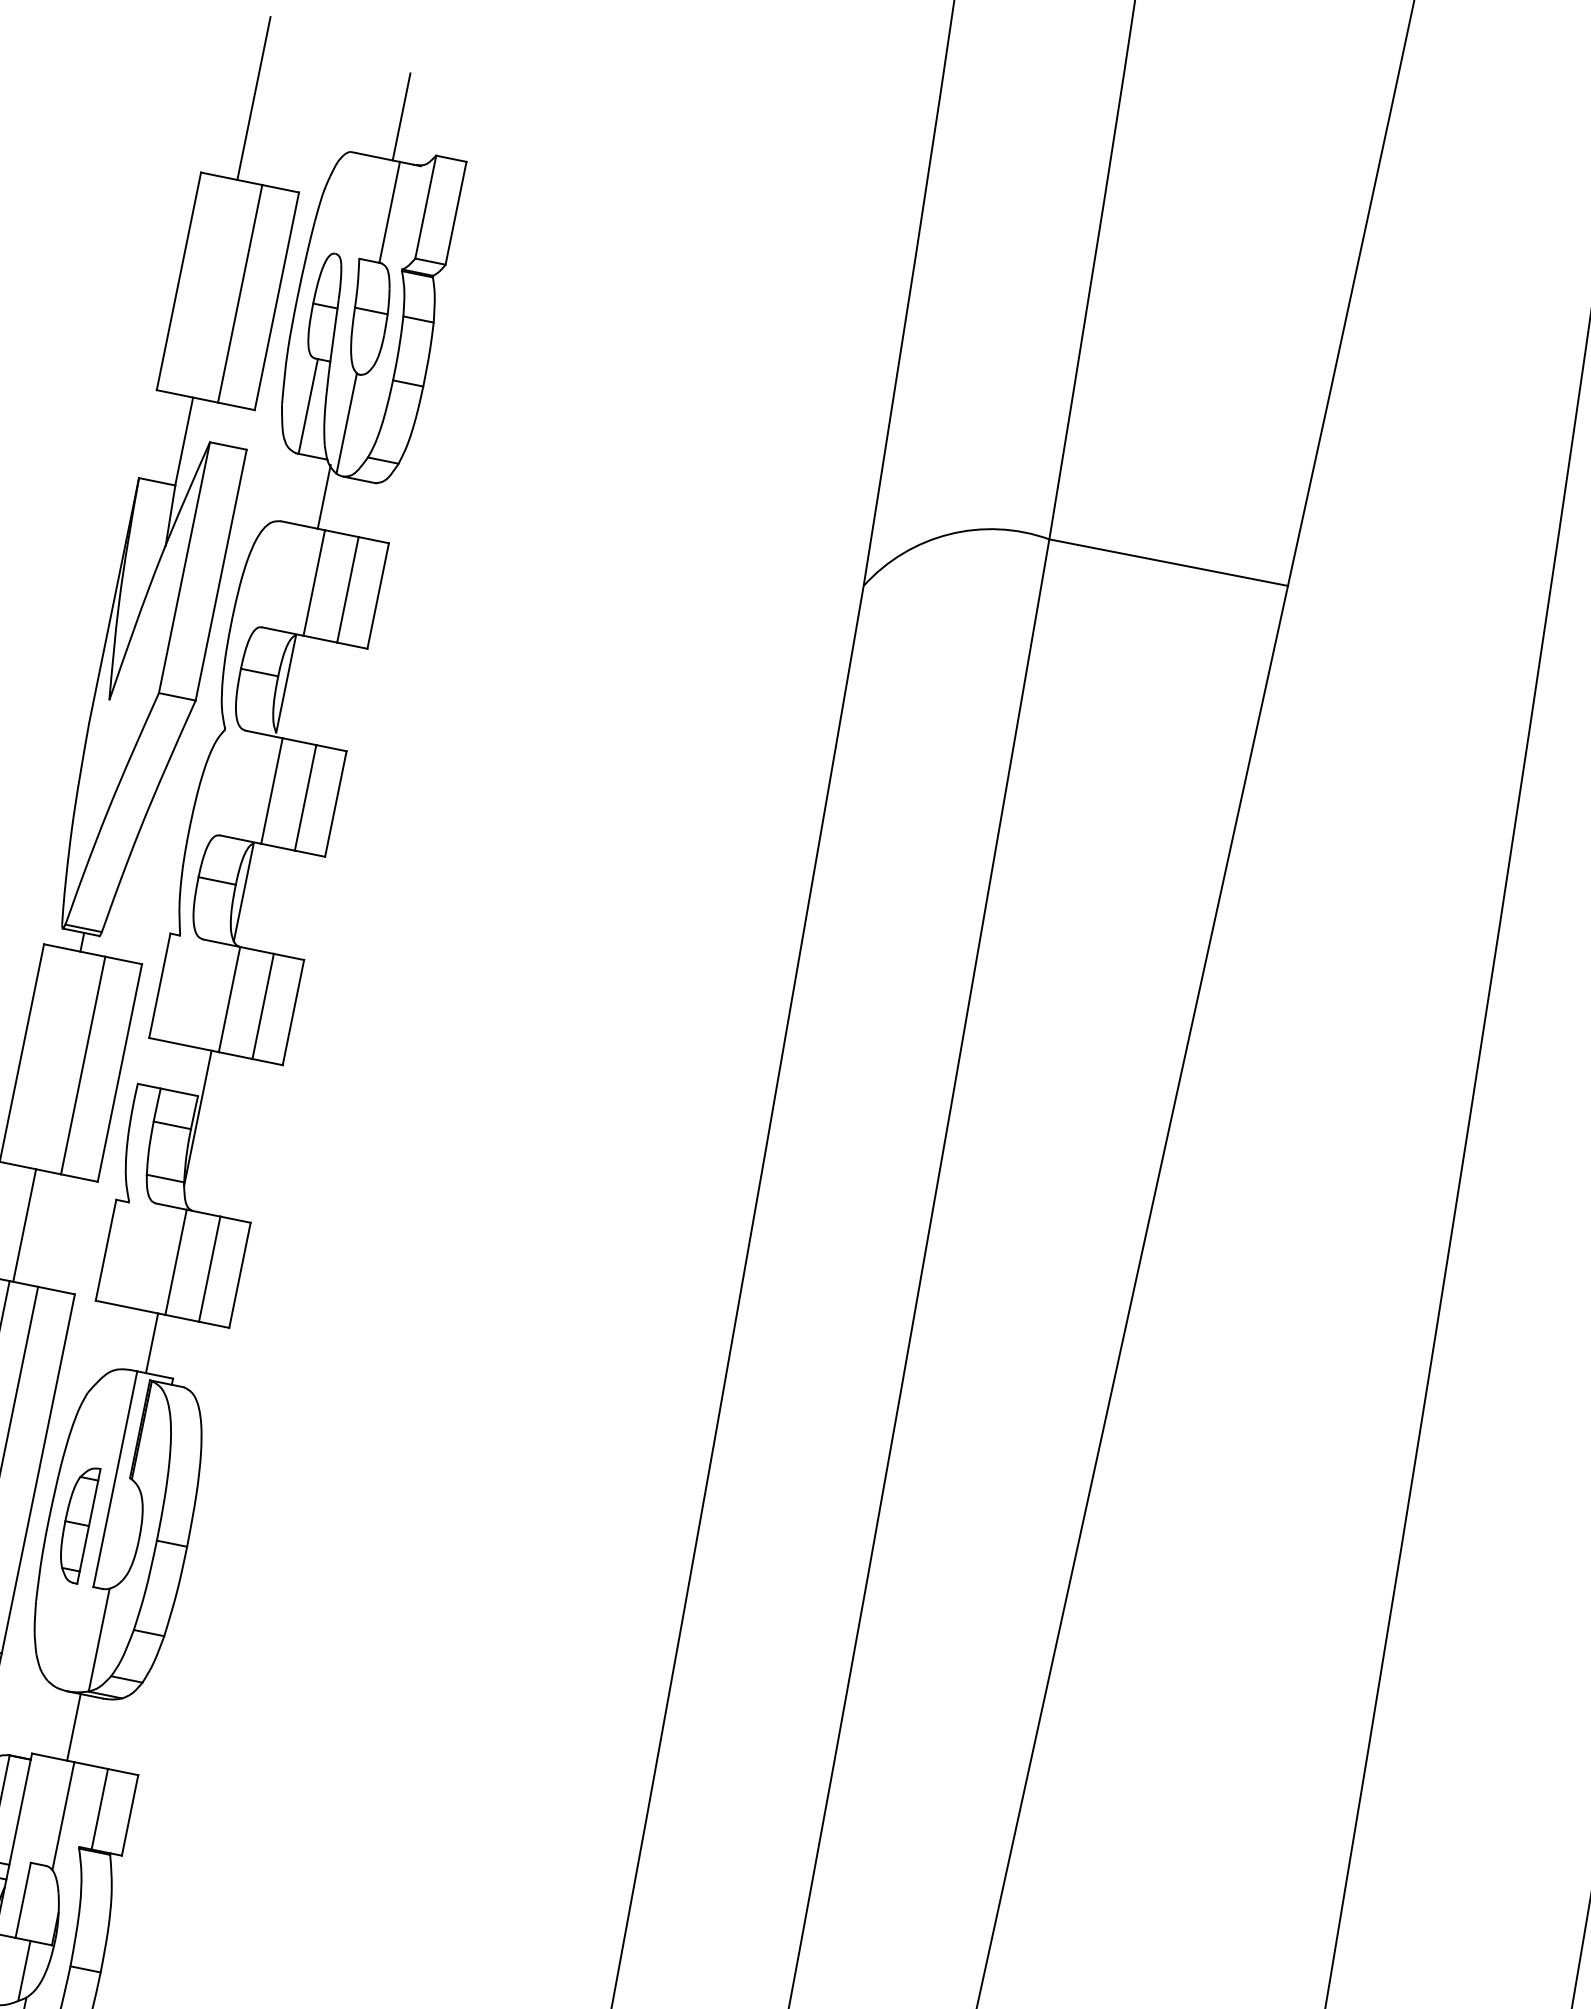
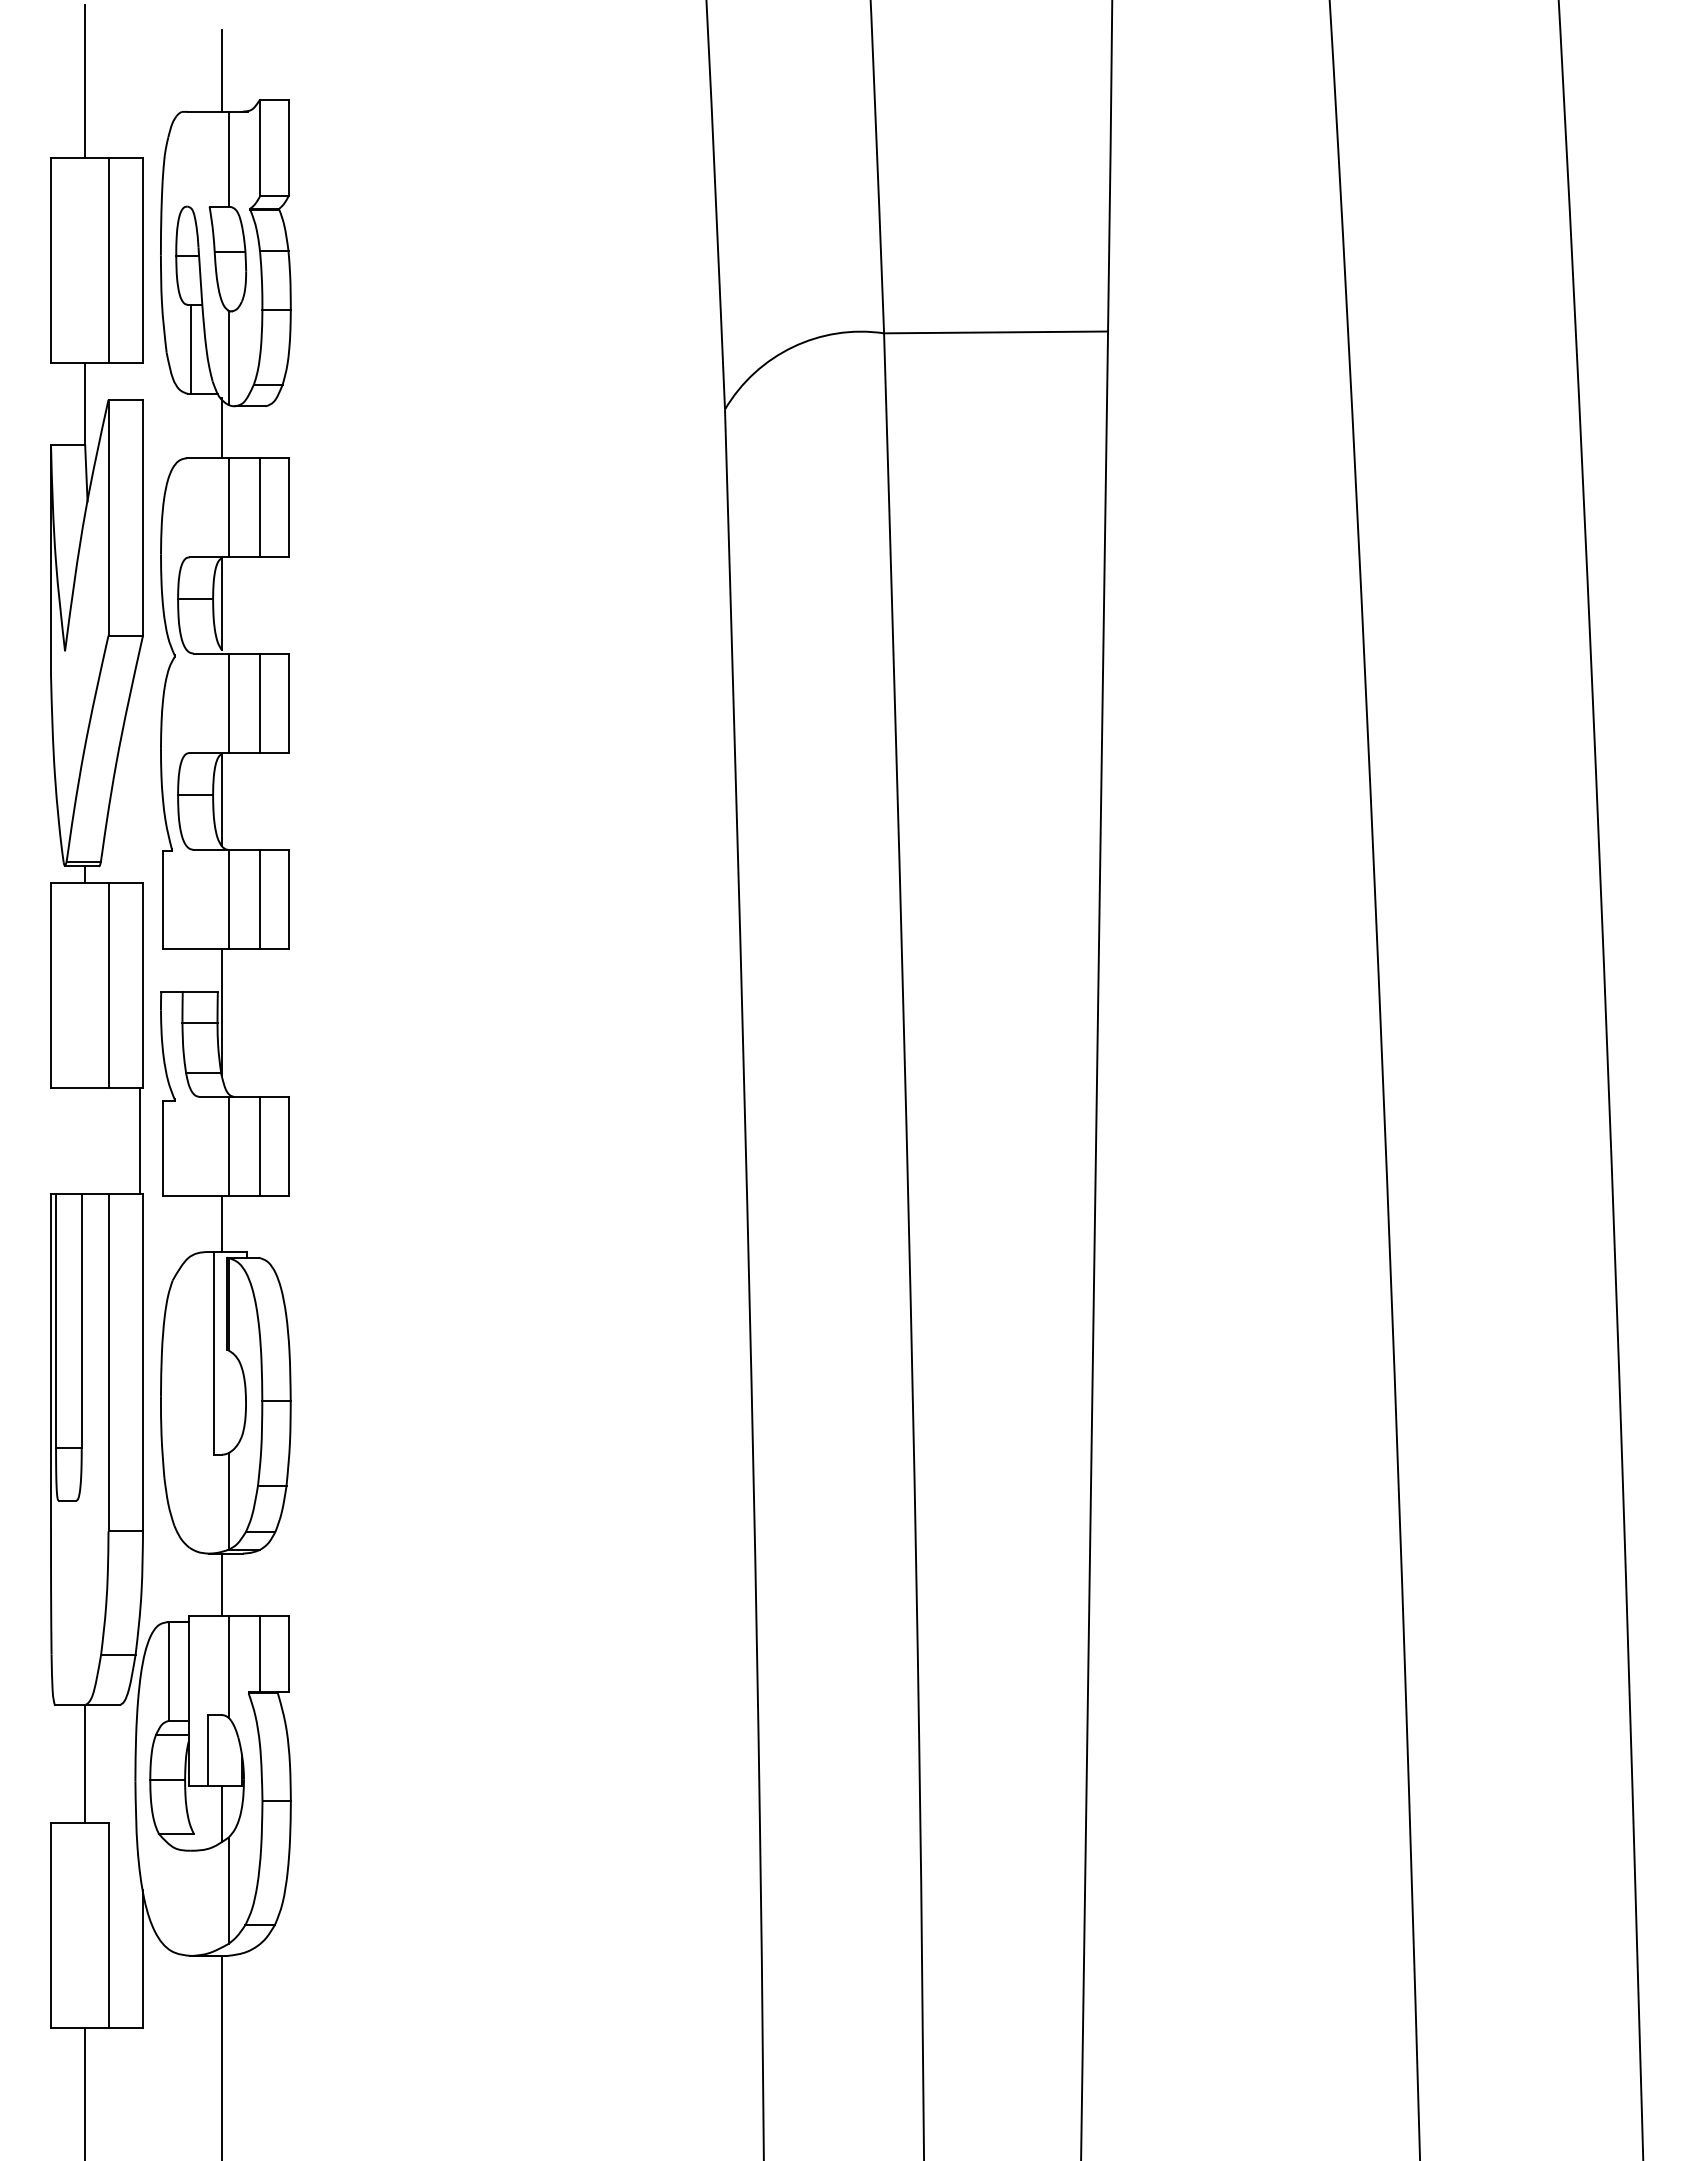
line: (25, 1225) -> (140, 1140), moved
part: (76, 1523) -> (186, 1400), removed

